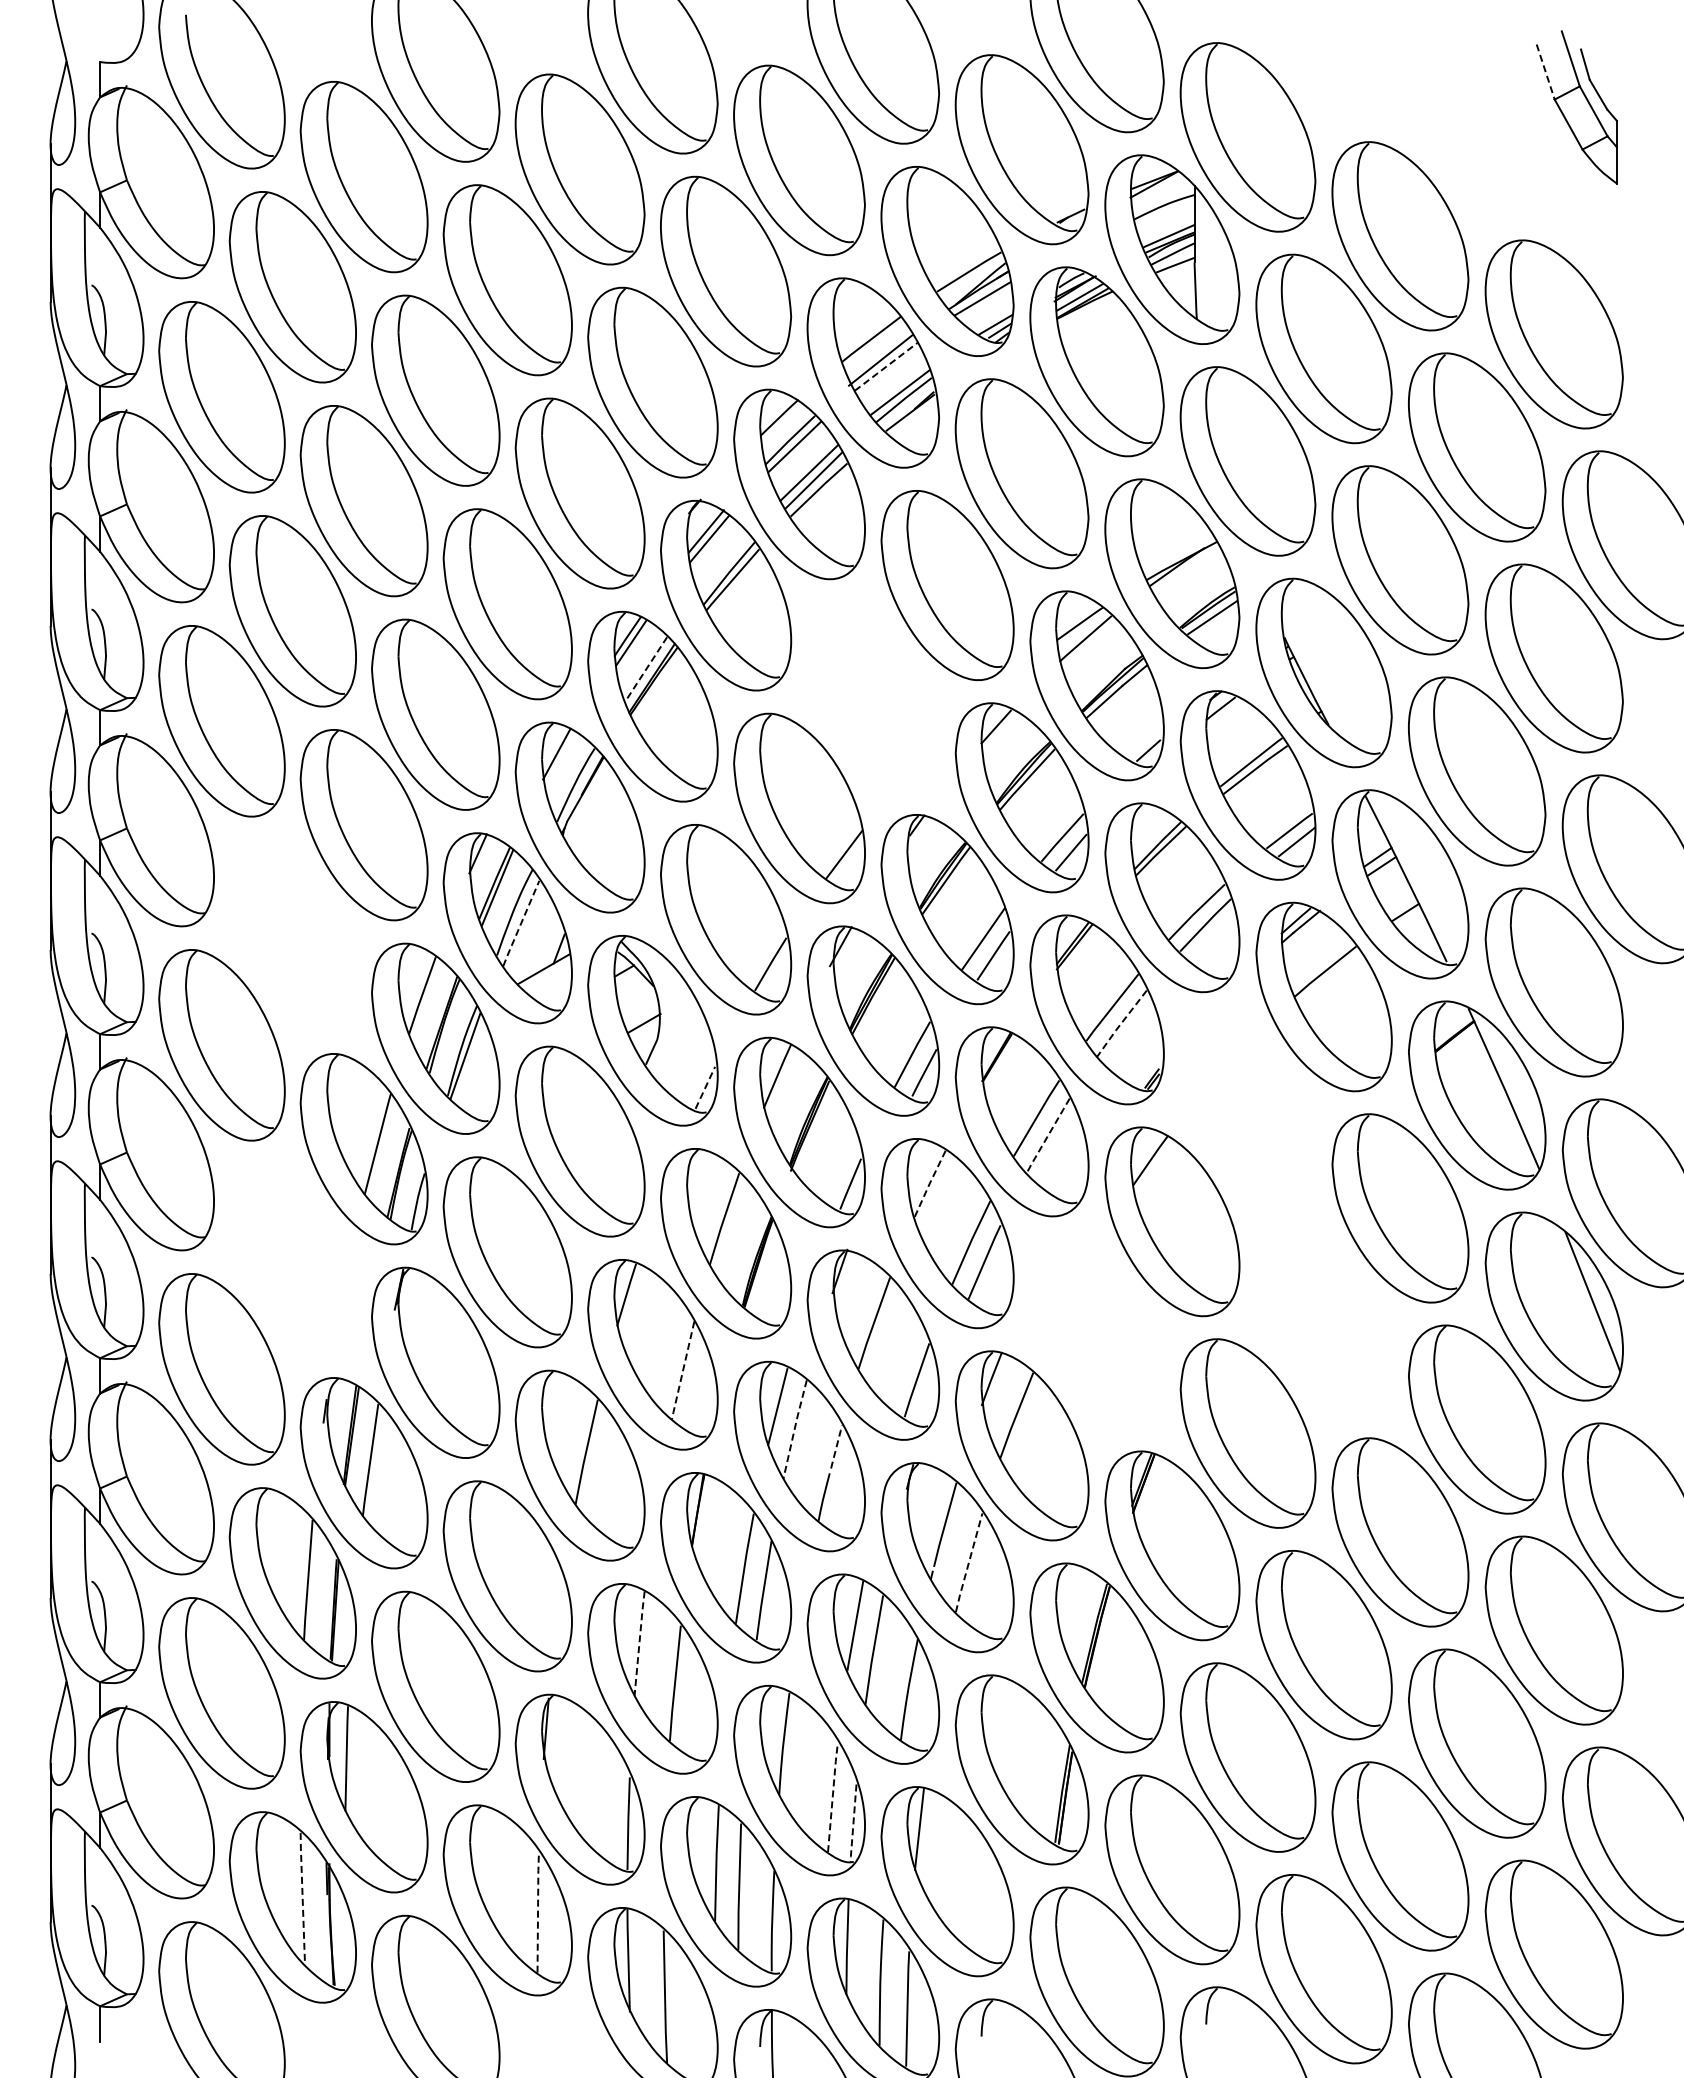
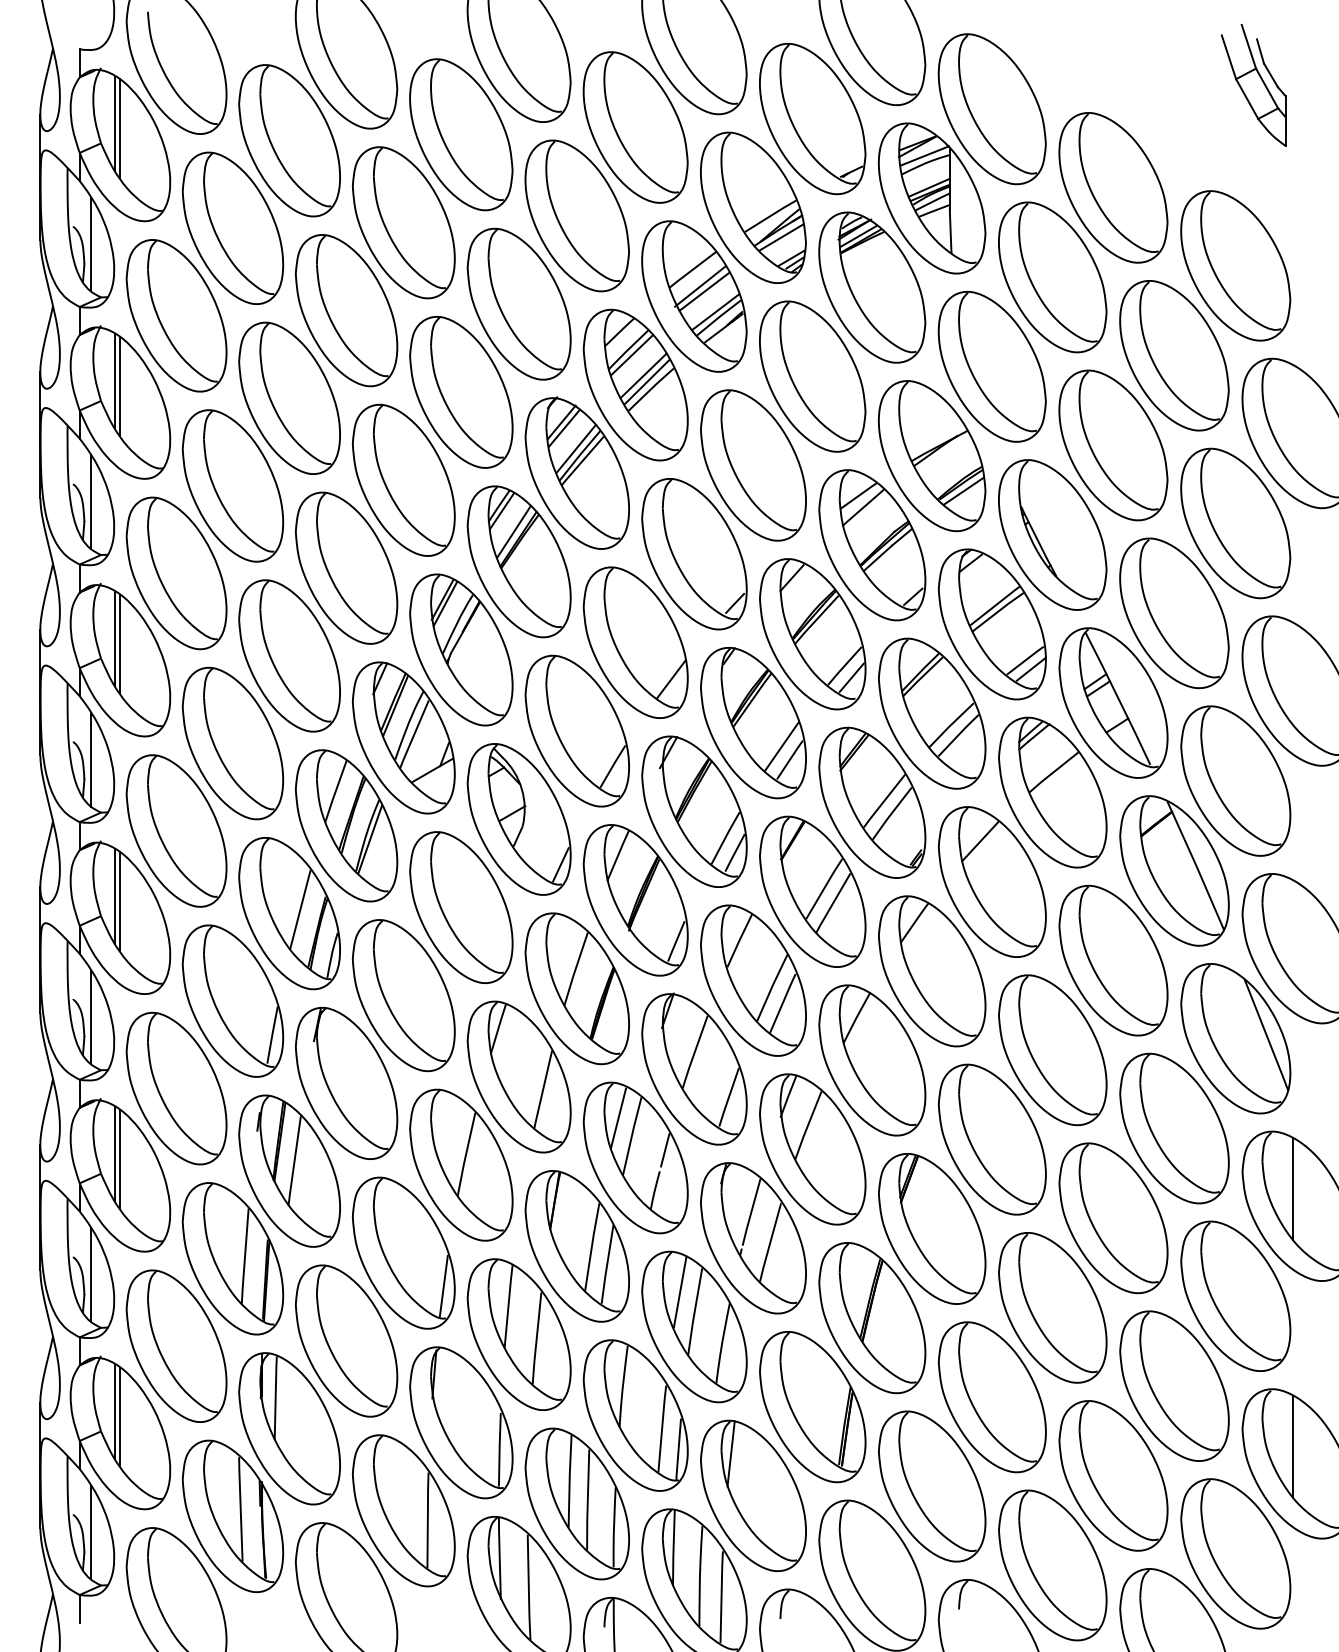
line: (1545, 72) -> (1228, 57), dashed -> solid
line: (144, 155) -> (114, 123), added
line: (150, 161) -> (119, 128), added
line: (1162, 196) -> (924, 156), added
line: (114, 307) -> (91, 244), added
line: (886, 366) -> (704, 291), dashed -> solid
line: (144, 479) -> (114, 381), added
line: (150, 485) -> (119, 385), added
line: (724, 564) -> (576, 448), added
line: (114, 631) -> (91, 502), added
line: (646, 669) -> (514, 532), dashed -> solid
part: (873, 696) -> (694, 553), added
line: (559, 759) -> (444, 603), added
line: (144, 803) -> (114, 638), added
line: (150, 809) -> (119, 643), added
line: (520, 924) -> (413, 734), dashed -> solid
part: (292, 935) -> (232, 743), added
line: (114, 955) -> (91, 759), added
line: (1120, 1024) -> (890, 814), dashed -> solid
line: (705, 1087) -> (560, 864), dashed -> solid
part: (1247, 1109) -> (991, 882), added
line: (144, 1127) -> (114, 896), added
line: (150, 1133) -> (119, 901), added
line: (1047, 1136) -> (832, 903), dashed -> solid
line: (930, 1183) -> (739, 940), dashed -> solid
part: (292, 1259) -> (232, 1001), added
line: (114, 1279) -> (91, 1017), added
part: (1323, 1320) -> (1052, 1049), added
part: (1096, 1333) -> (871, 1060), added
line: (683, 1370) -> (543, 1089), dashed -> solid
line: (794, 1429) -> (631, 1136), dashed -> solid
line: (836, 1445) -> (665, 1149), dashed -> solid
line: (144, 1451) -> (114, 1153), added
line: (150, 1457) -> (119, 1158), added
line: (1626, 1495) -> (1293, 1188), added
line: (968, 1563) -> (770, 1242), dashed -> solid
line: (114, 1603) -> (91, 1274), added
line: (558, 1617) -> (444, 1285), added
line: (639, 1643) -> (508, 1306), dashed -> solid
line: (144, 1775) -> (114, 1411), added
line: (150, 1781) -> (119, 1416), added
line: (832, 1796) -> (661, 1428), dashed -> solid
line: (1626, 1819) -> (1293, 1446), added
line: (853, 1823) -> (678, 1449), dashed -> solid
line: (302, 1898) -> (240, 1509), dashed -> solid
line: (538, 1911) -> (428, 1519), dashed -> solid
line: (114, 1927) -> (91, 1532), added

